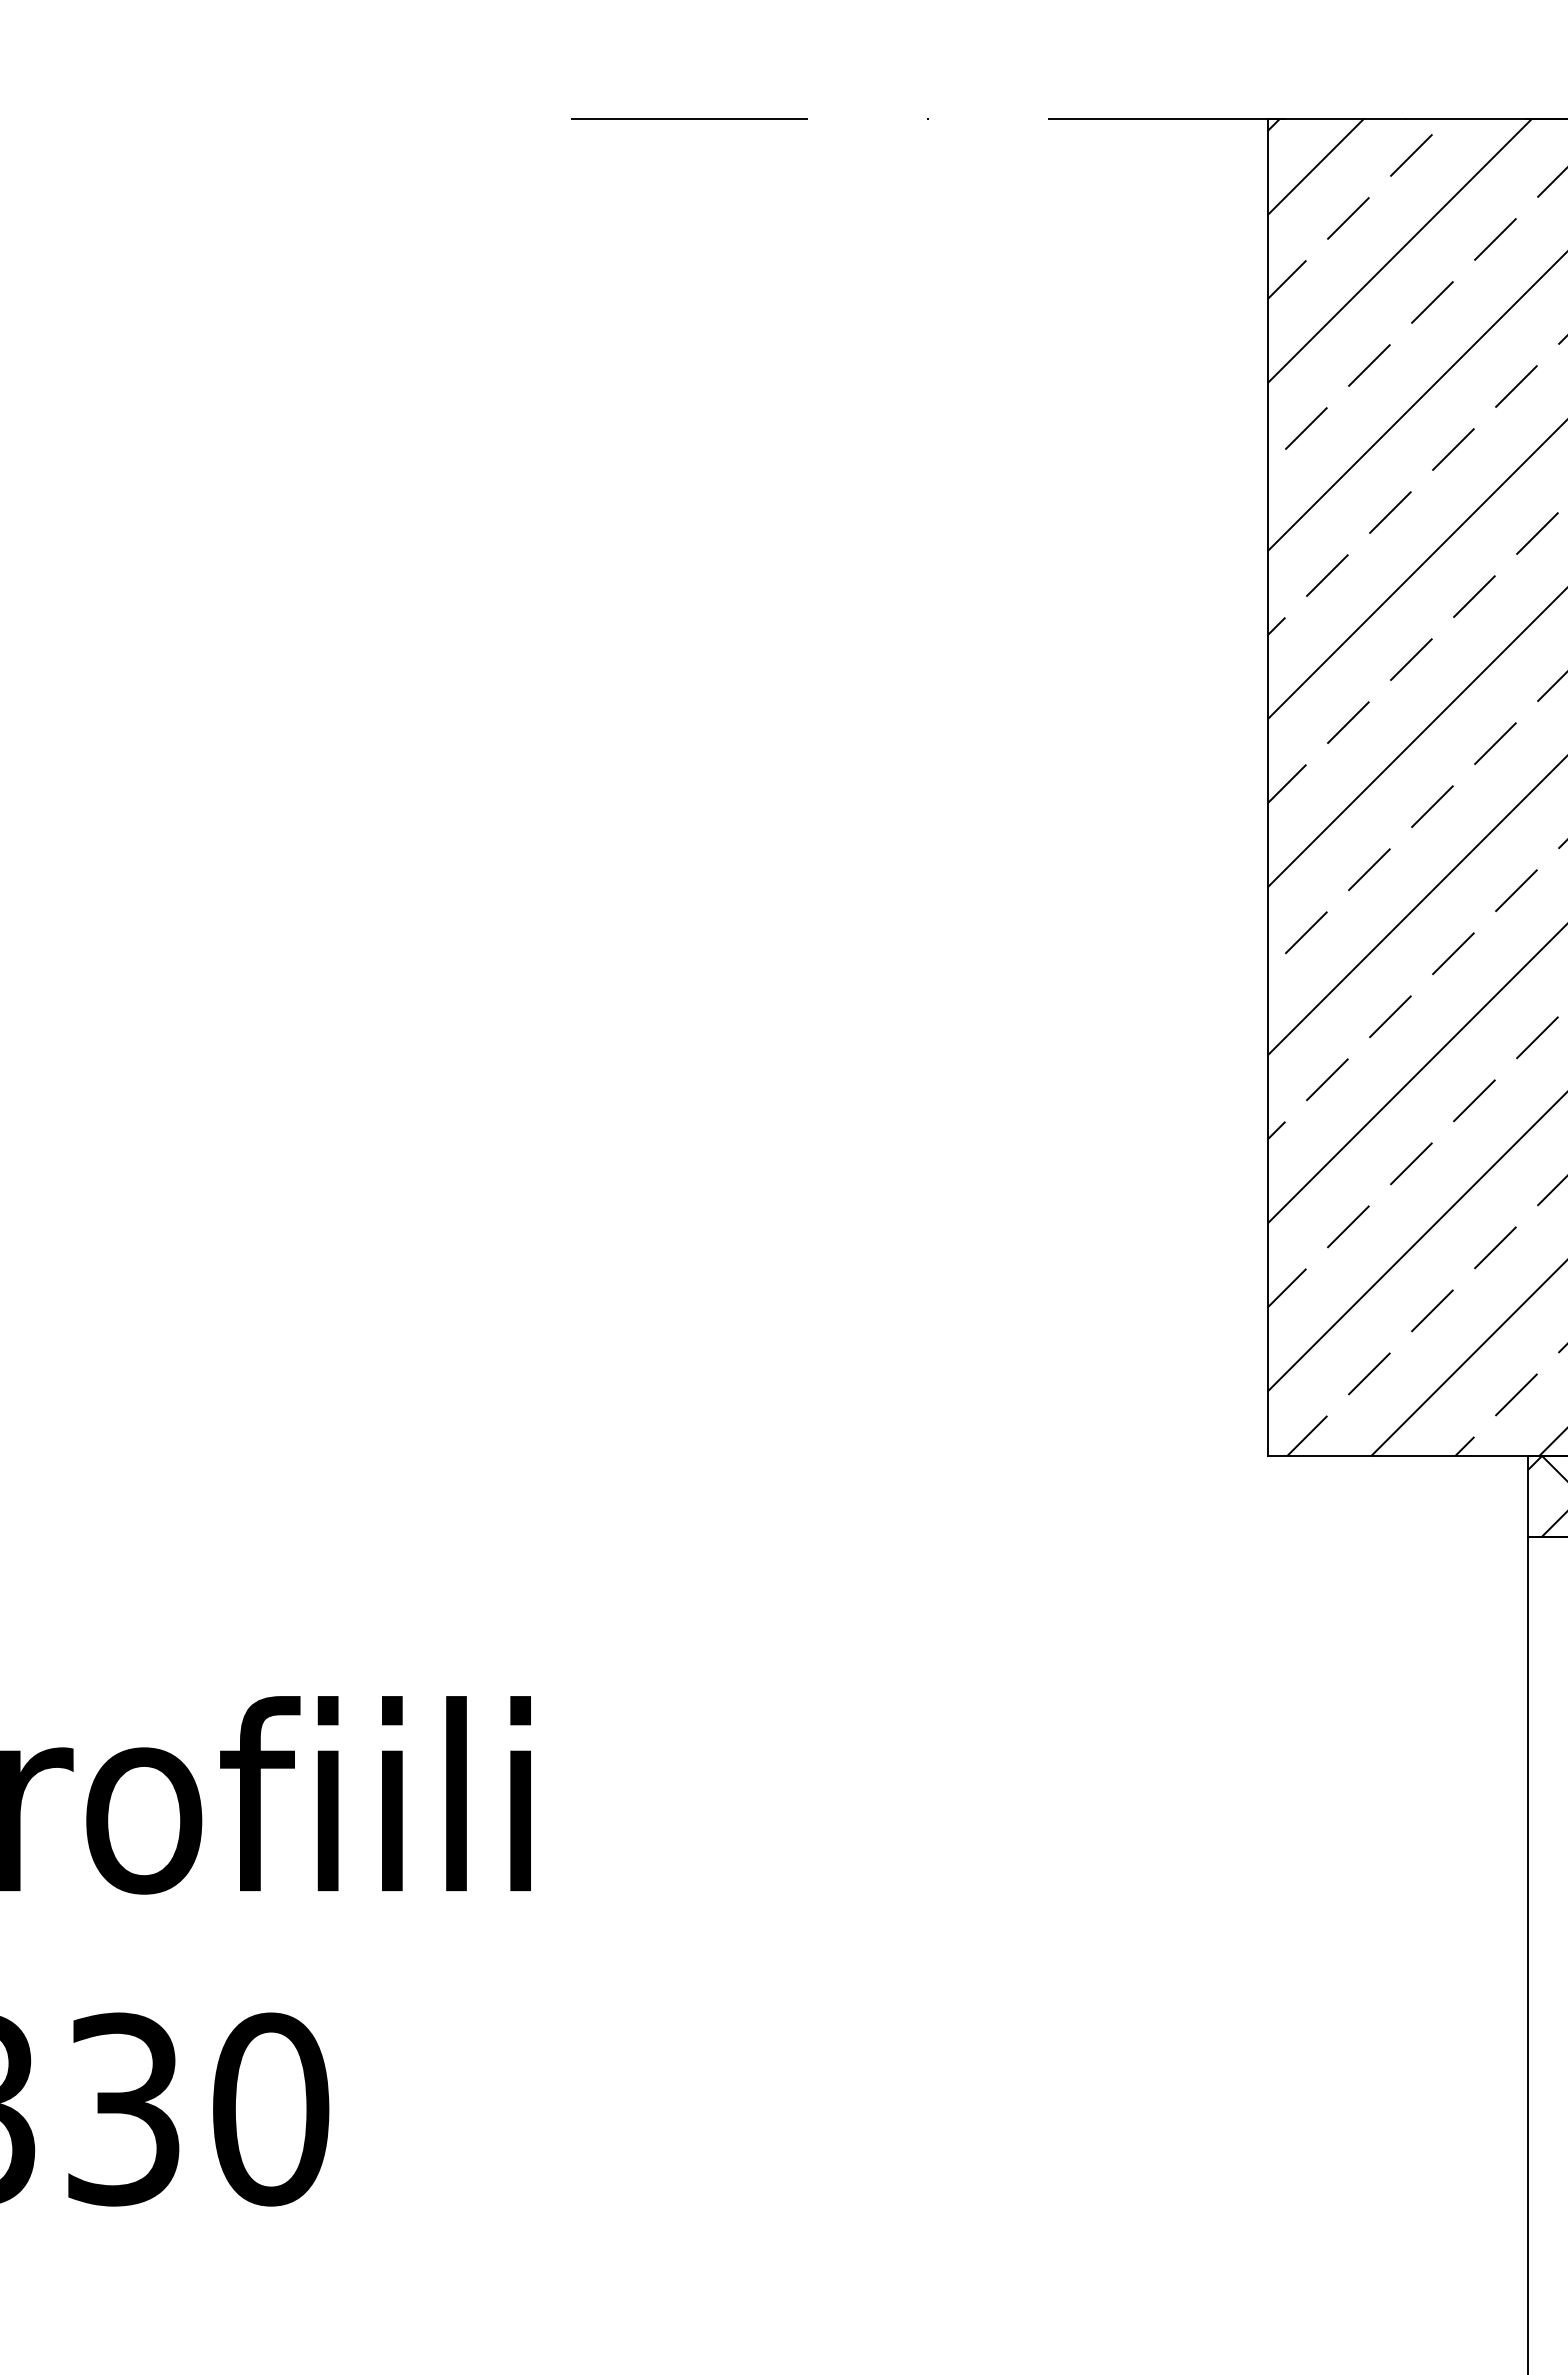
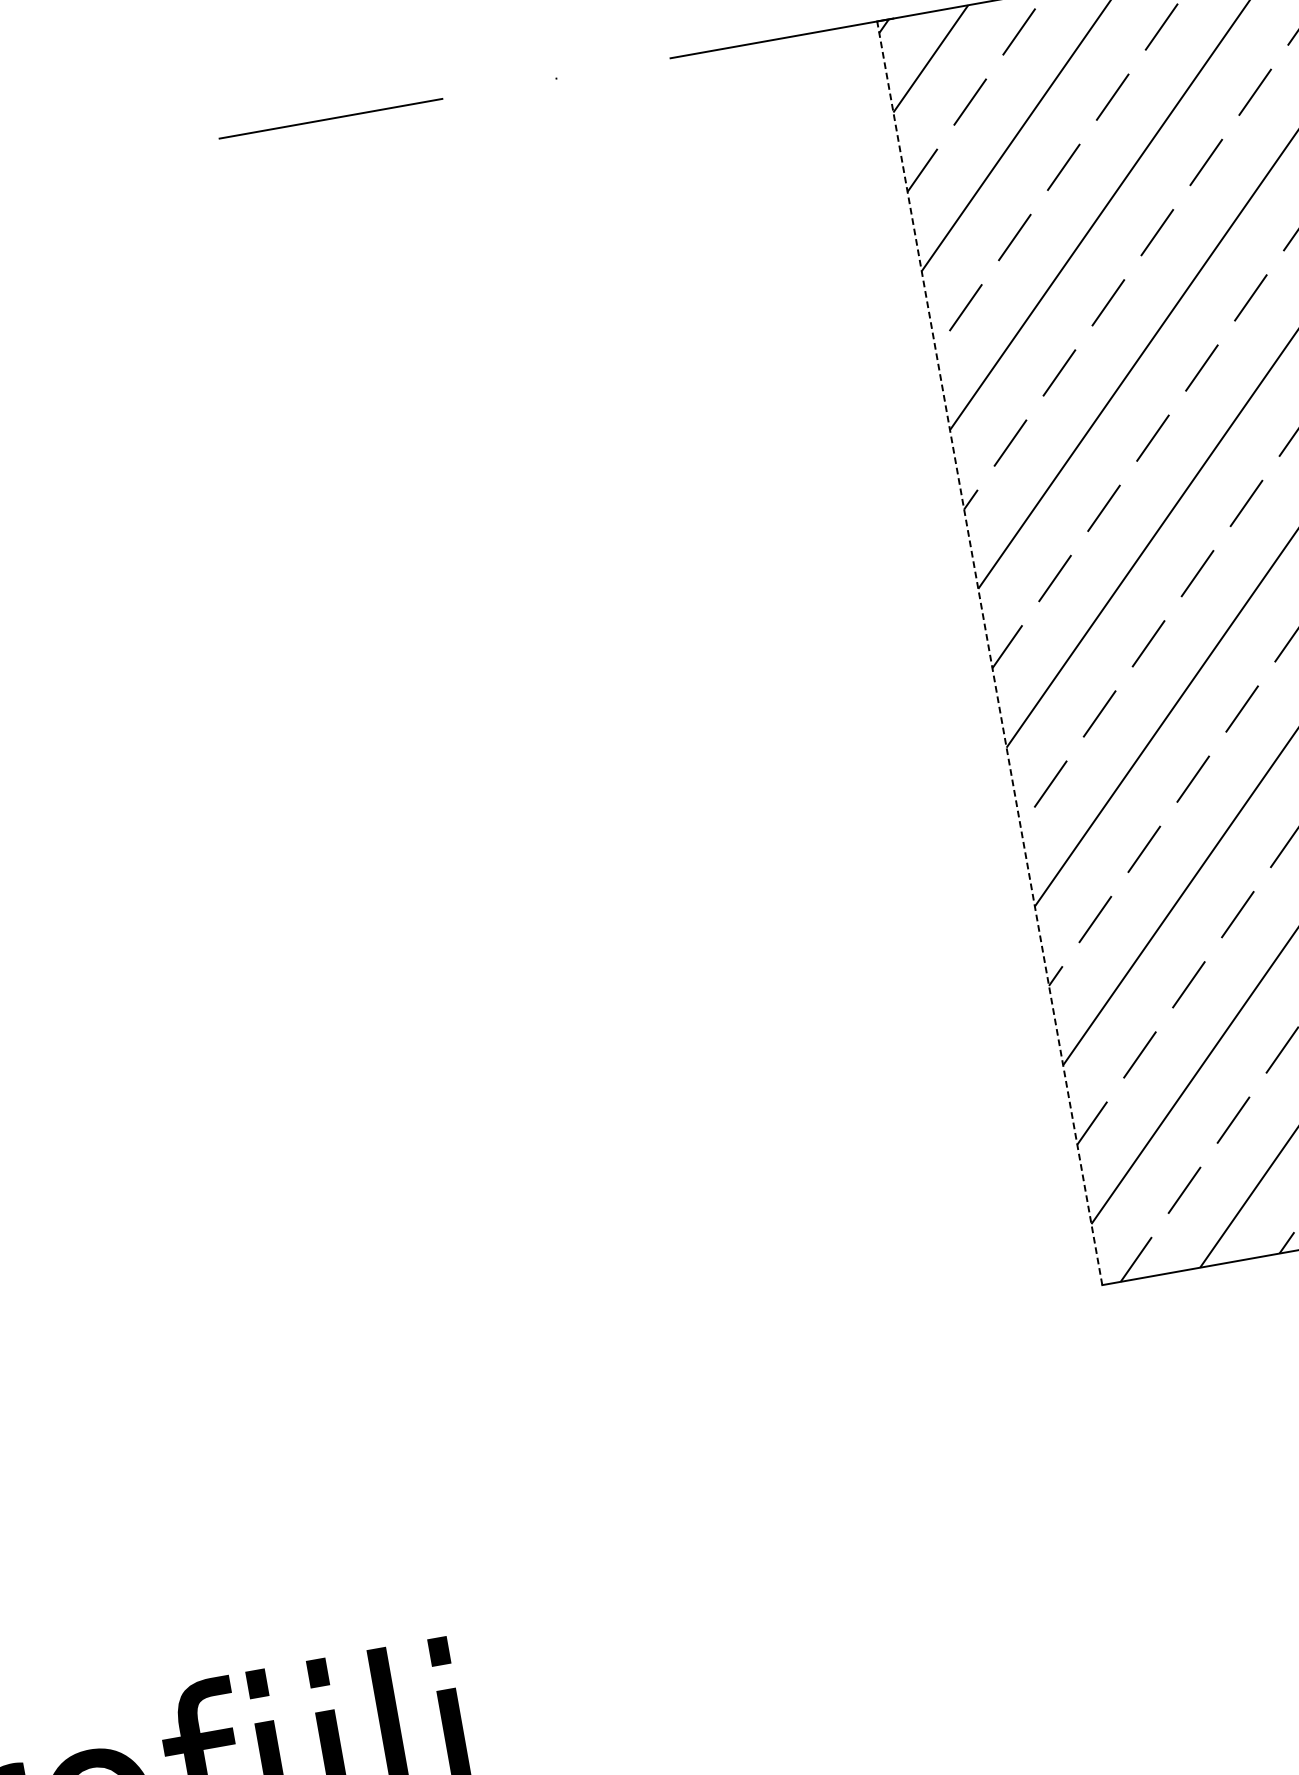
line: (1267, 787) -> (989, 653), solid -> dashed

